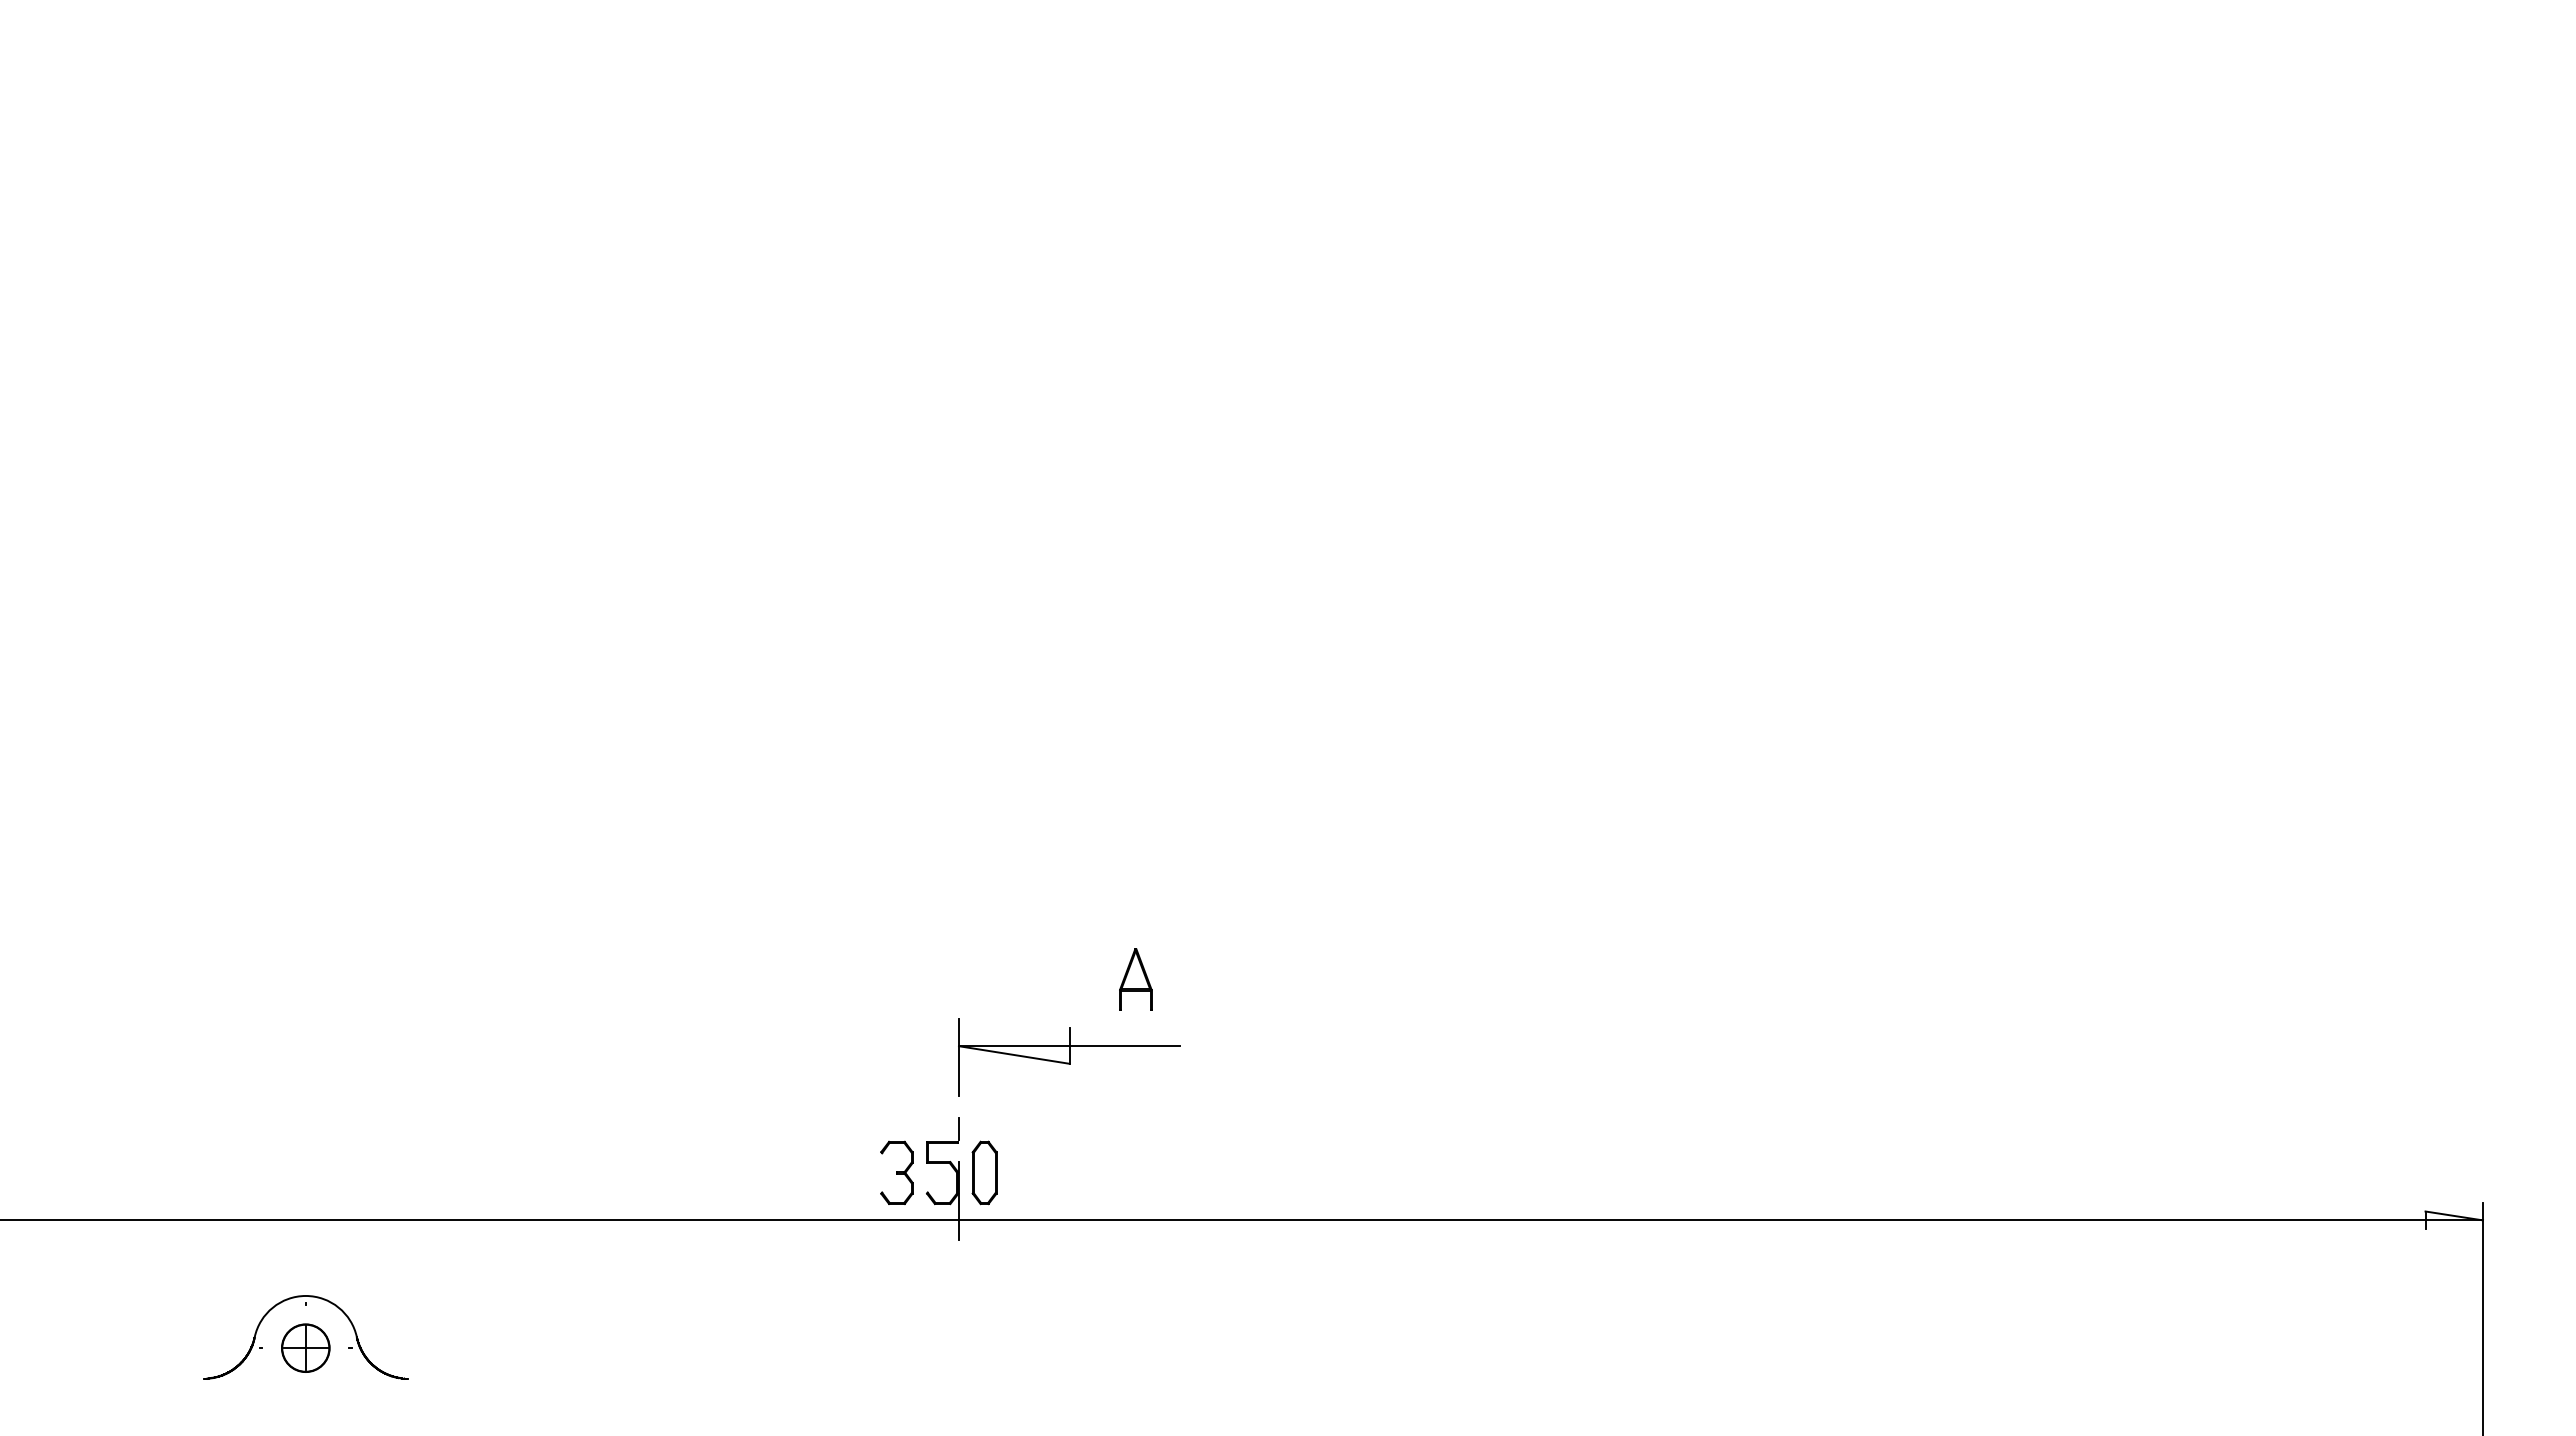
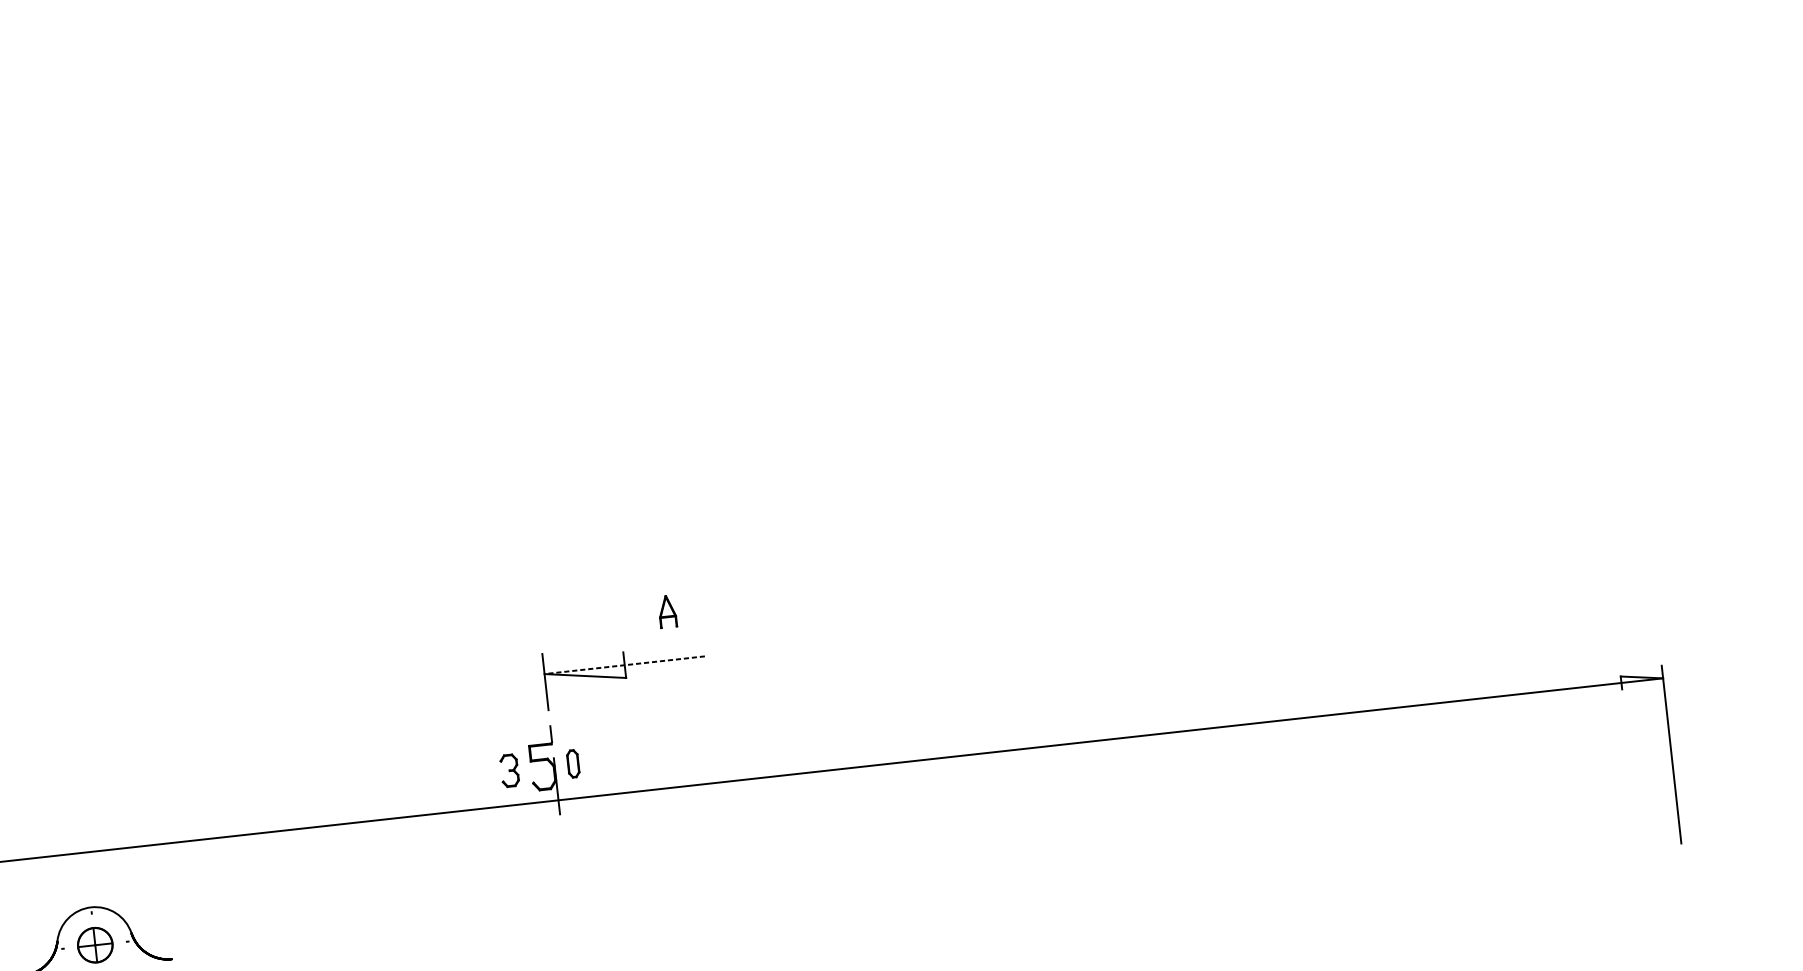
part: (1135, 979) -> (667, 611), size x0.7
line: (1069, 1046) -> (624, 665), solid -> dashed
part: (896, 1172) -> (509, 770), size x0.7
part: (984, 1172) -> (573, 763), size x0.6

